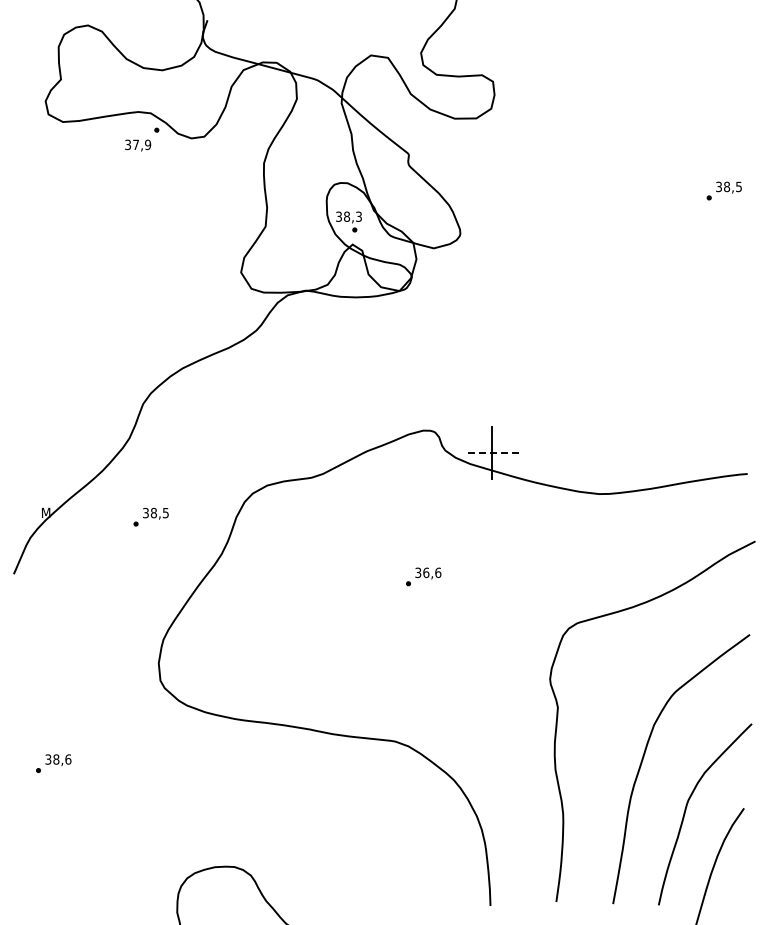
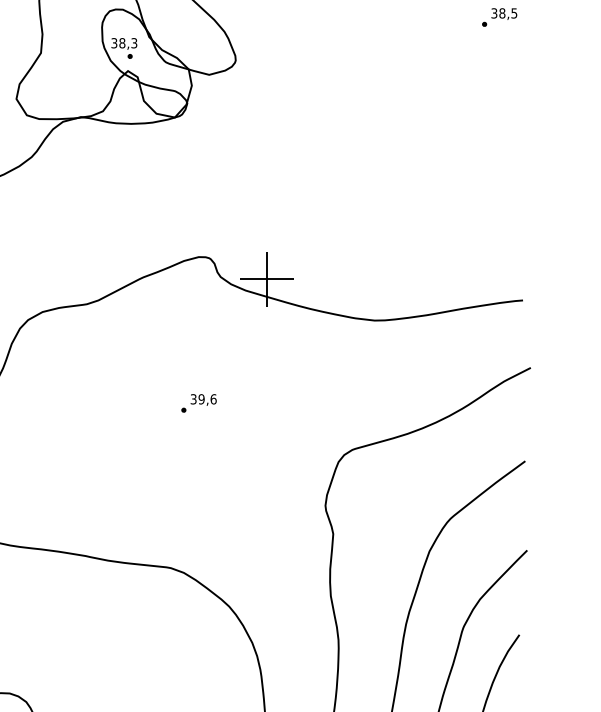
line: (491, 452) -> (266, 278), dashed -> solid
text: (426, 572) -> (201, 398), 36,6 -> 39,6

